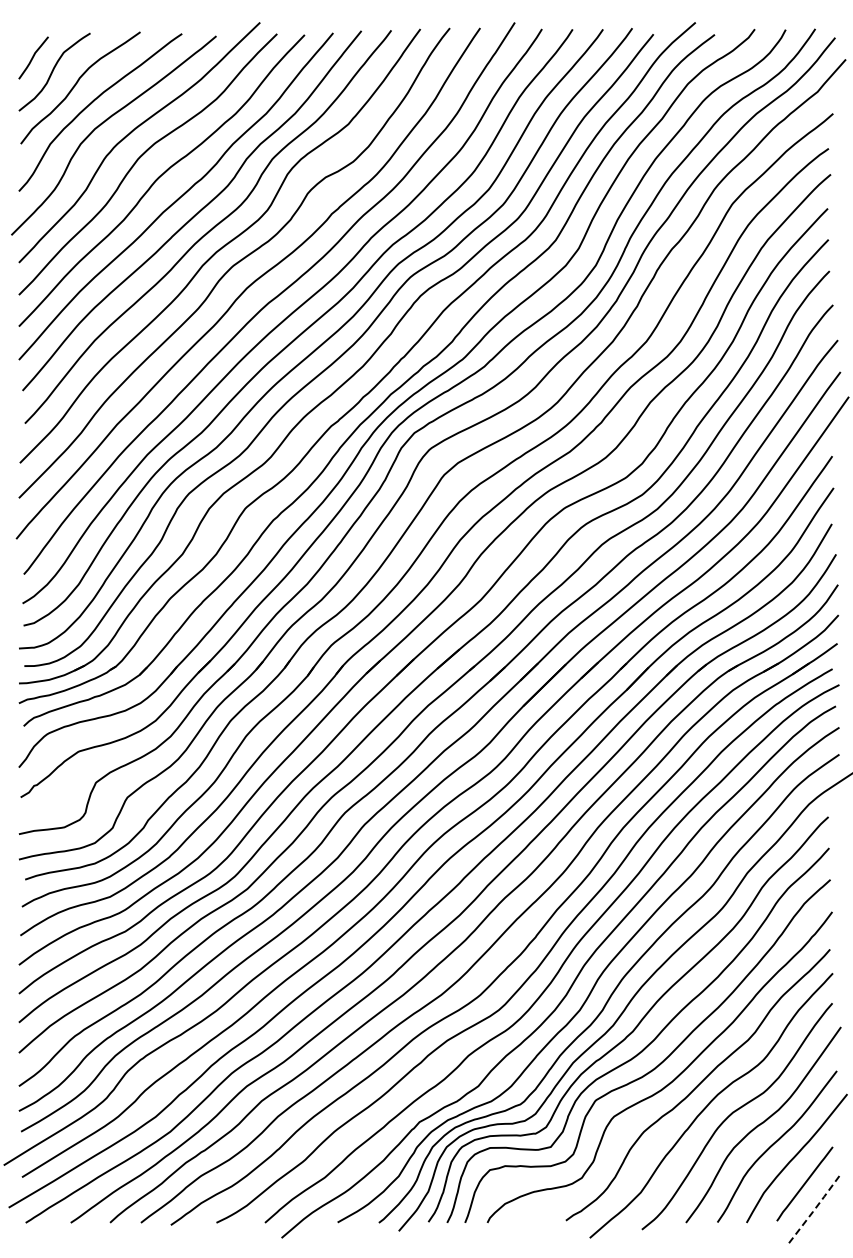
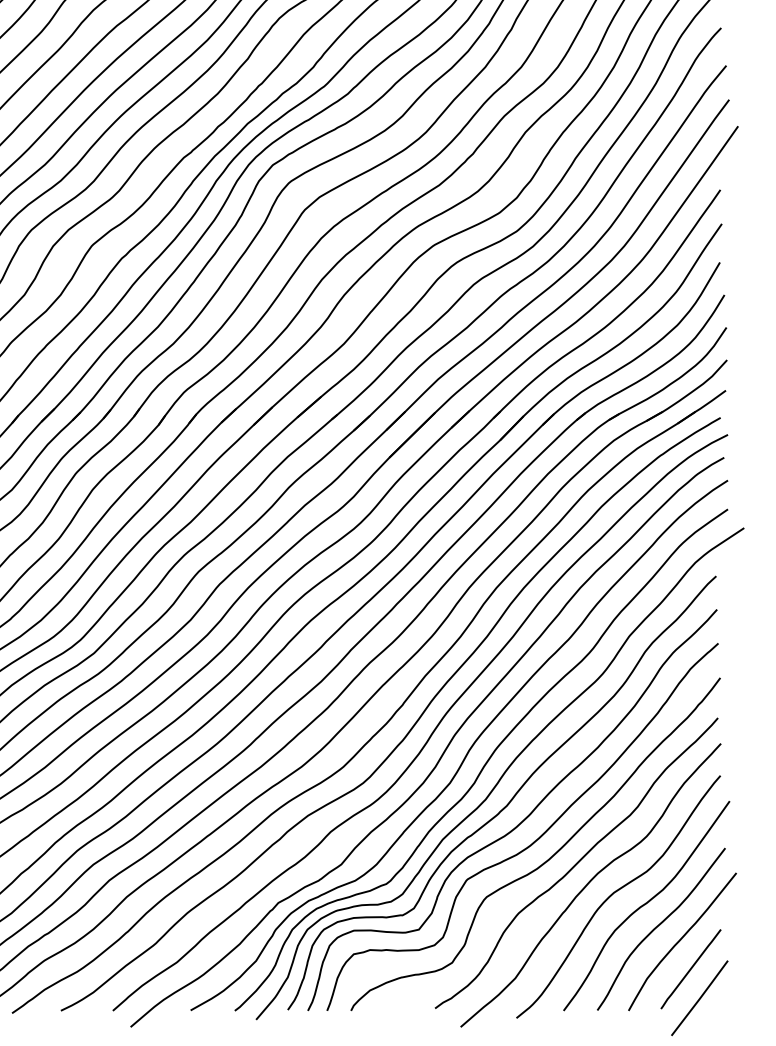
line: (813, 1211) -> (700, 998), dashed -> solid

